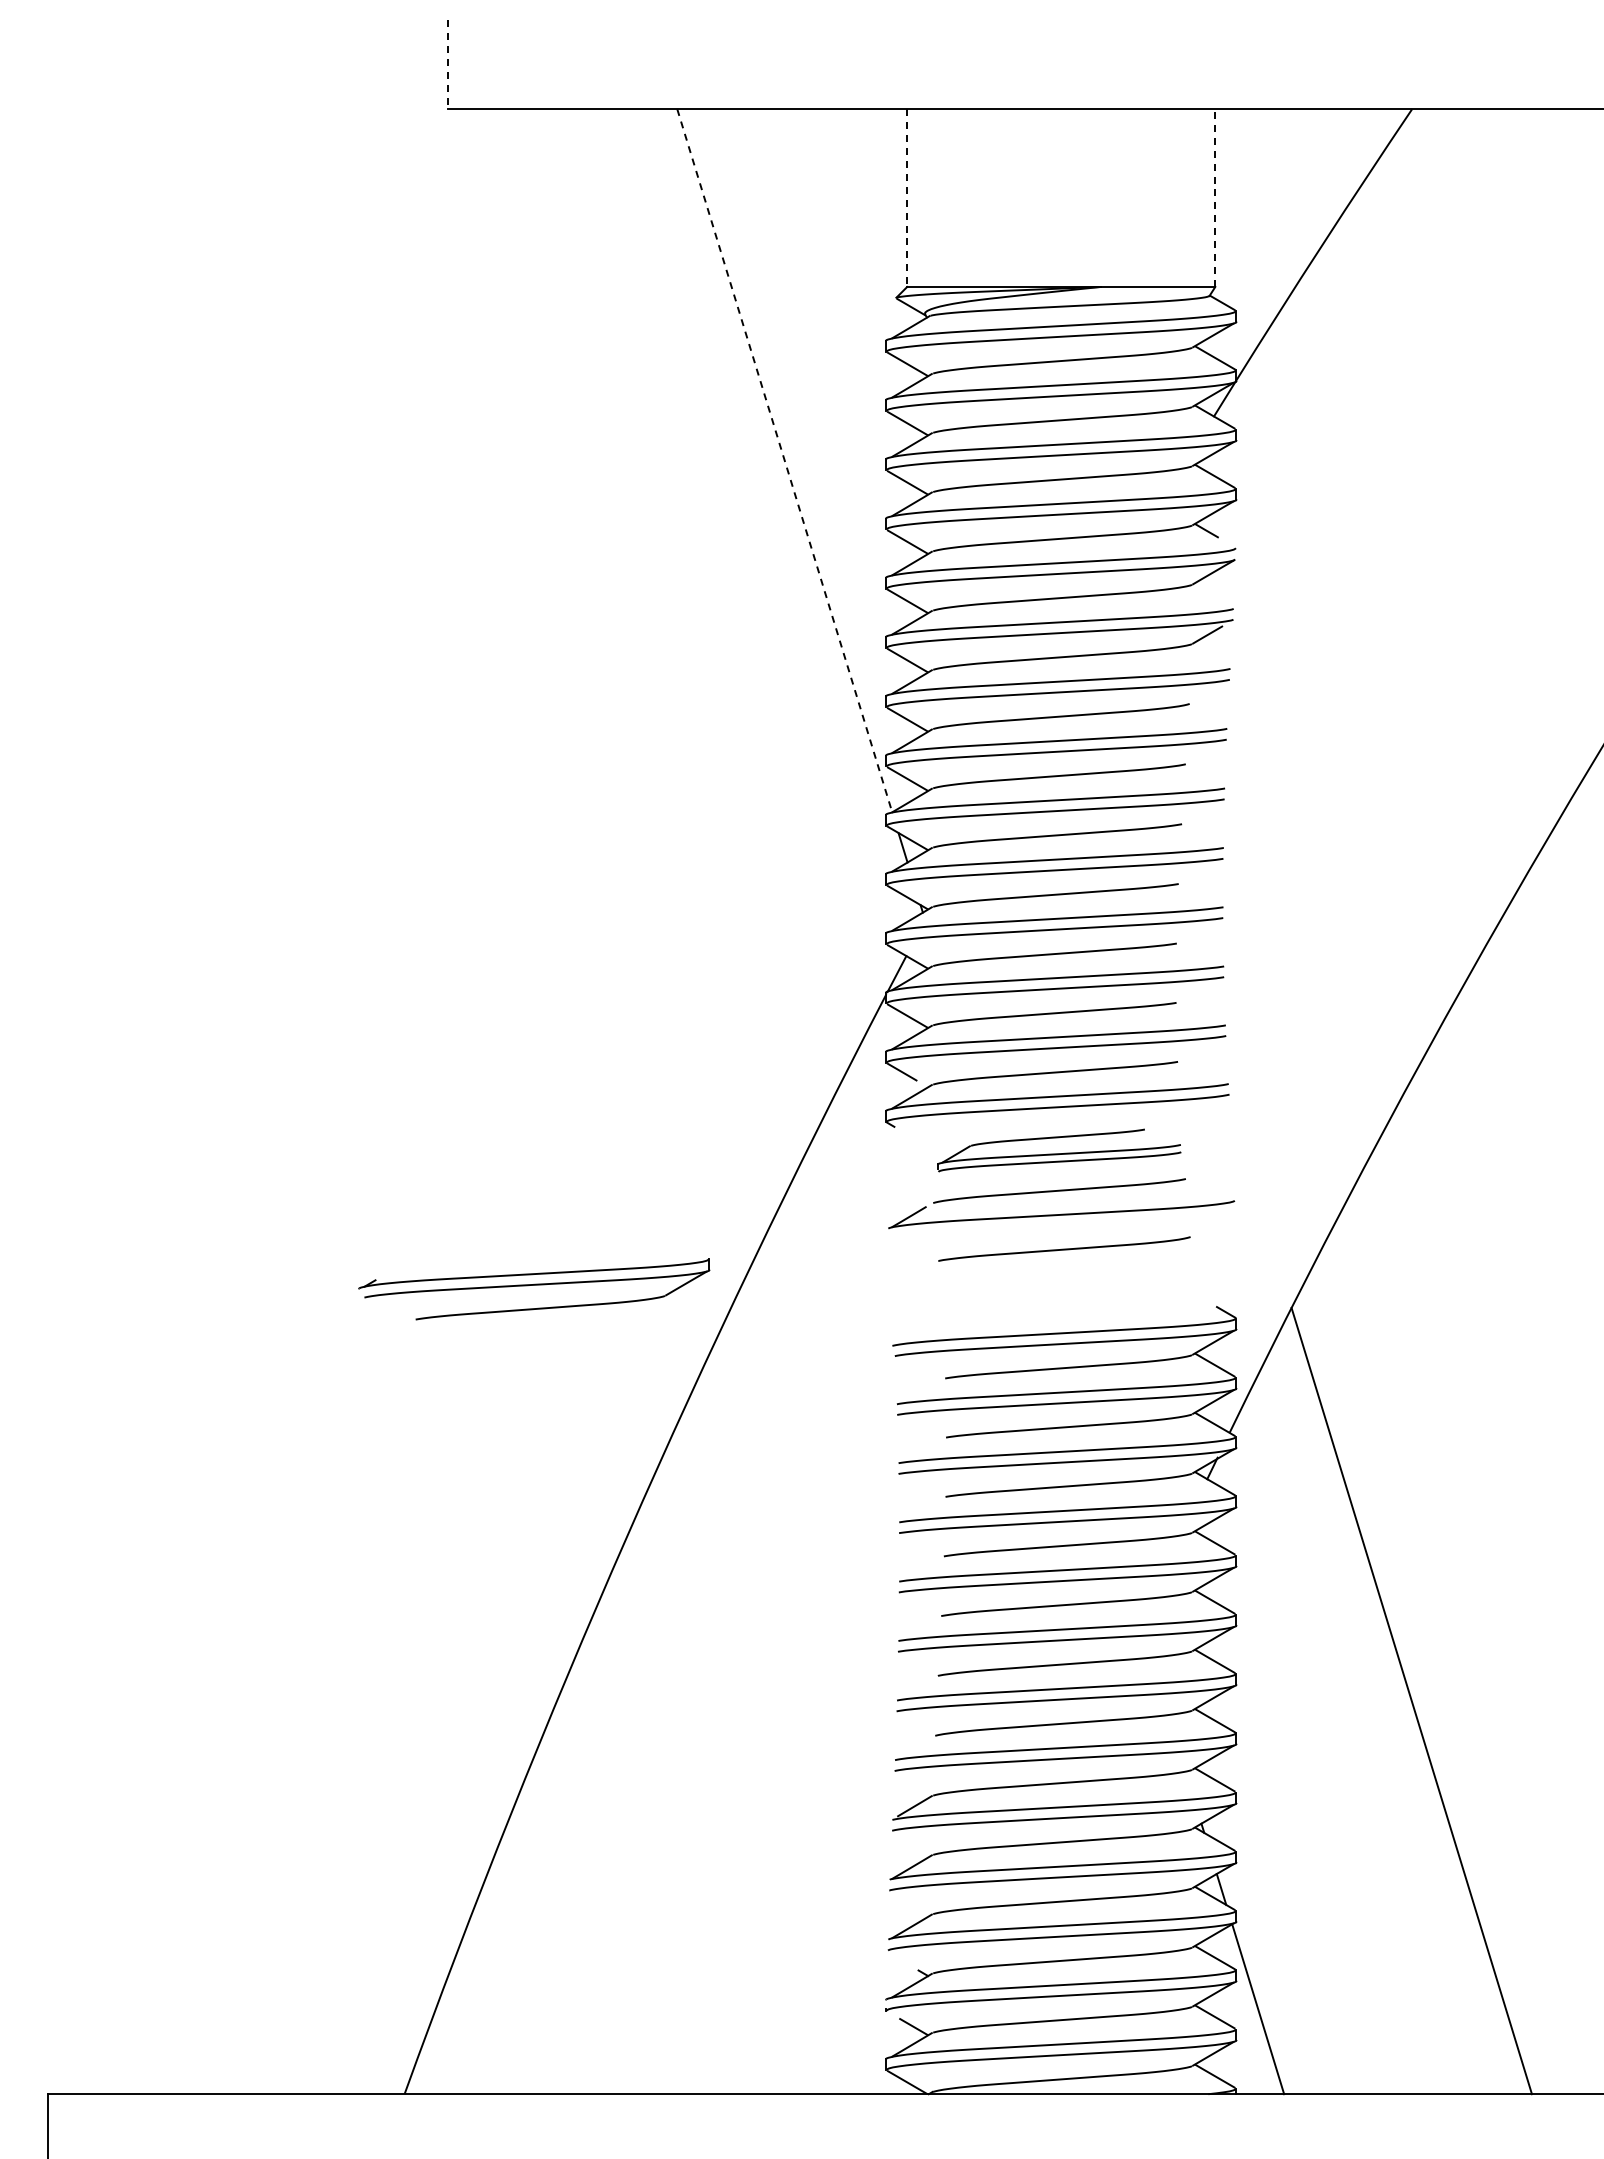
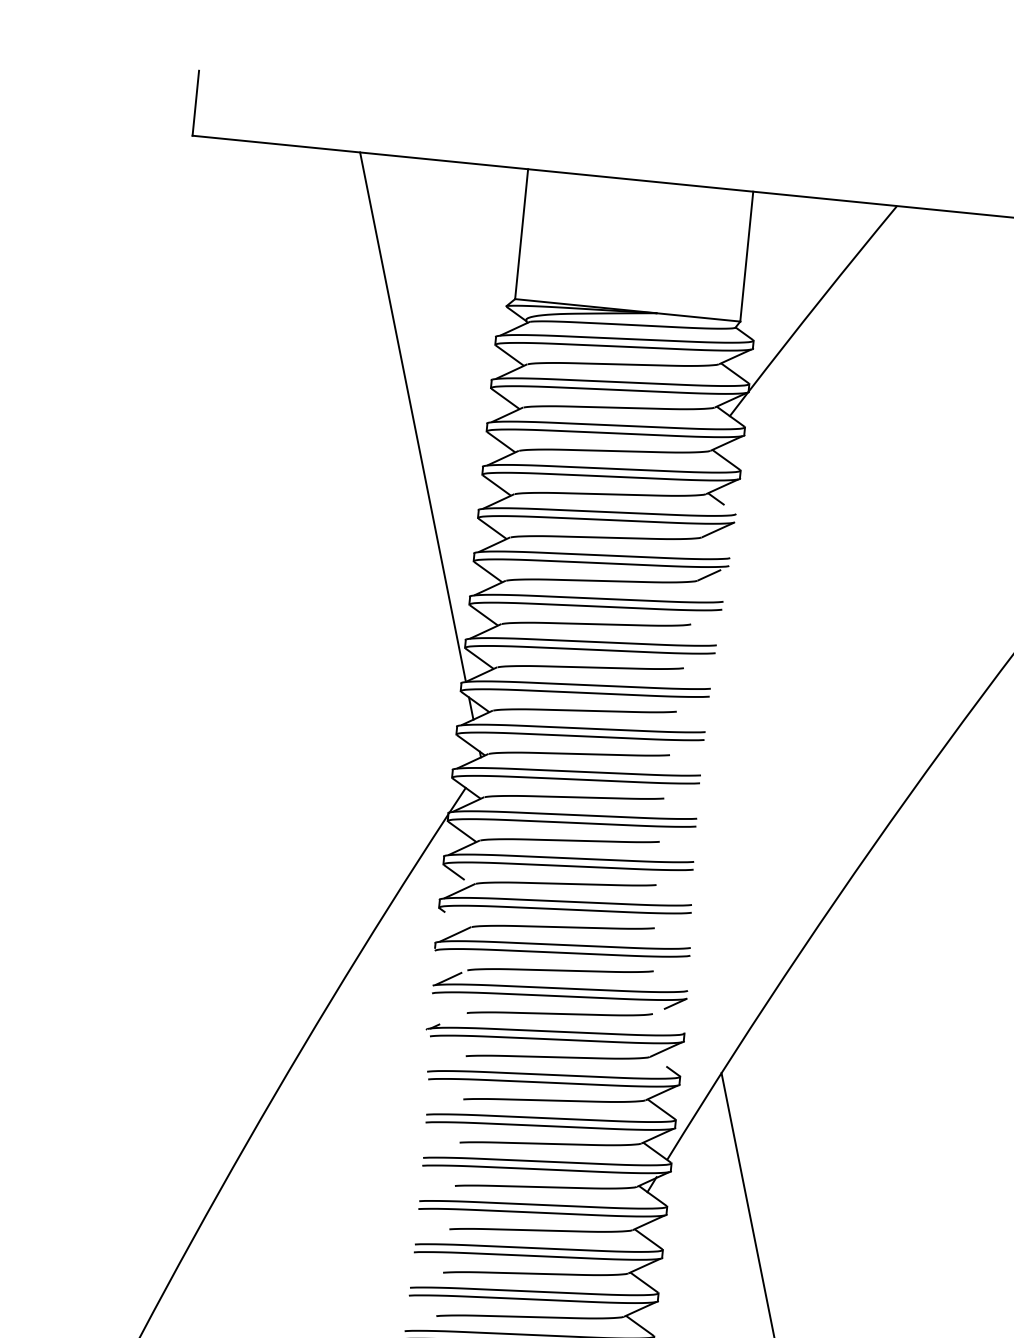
line: (447, 65) -> (195, 103), dashed -> solid
line: (907, 198) -> (521, 234), dashed -> solid
line: (1215, 198) -> (746, 256), dashed -> solid
line: (784, 460) -> (412, 416), dashed -> solid
part: (1059, 1150) -> (563, 941), size x1.43
part: (1061, 1224) -> (559, 995), added
part: (534, 1289) -> (554, 1042), moved

